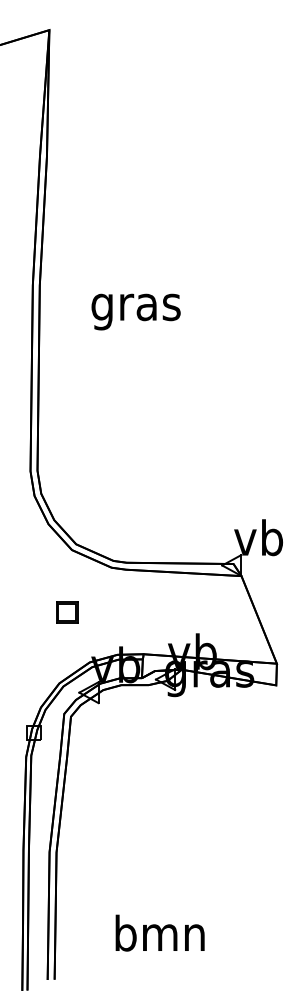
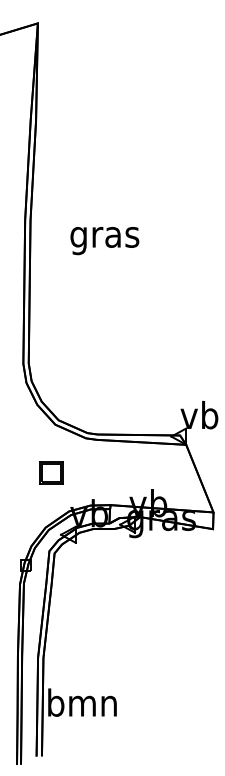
part: (67, 612) -> (51, 472), size x1.4
text: (159, 932) -> (82, 702), moved

